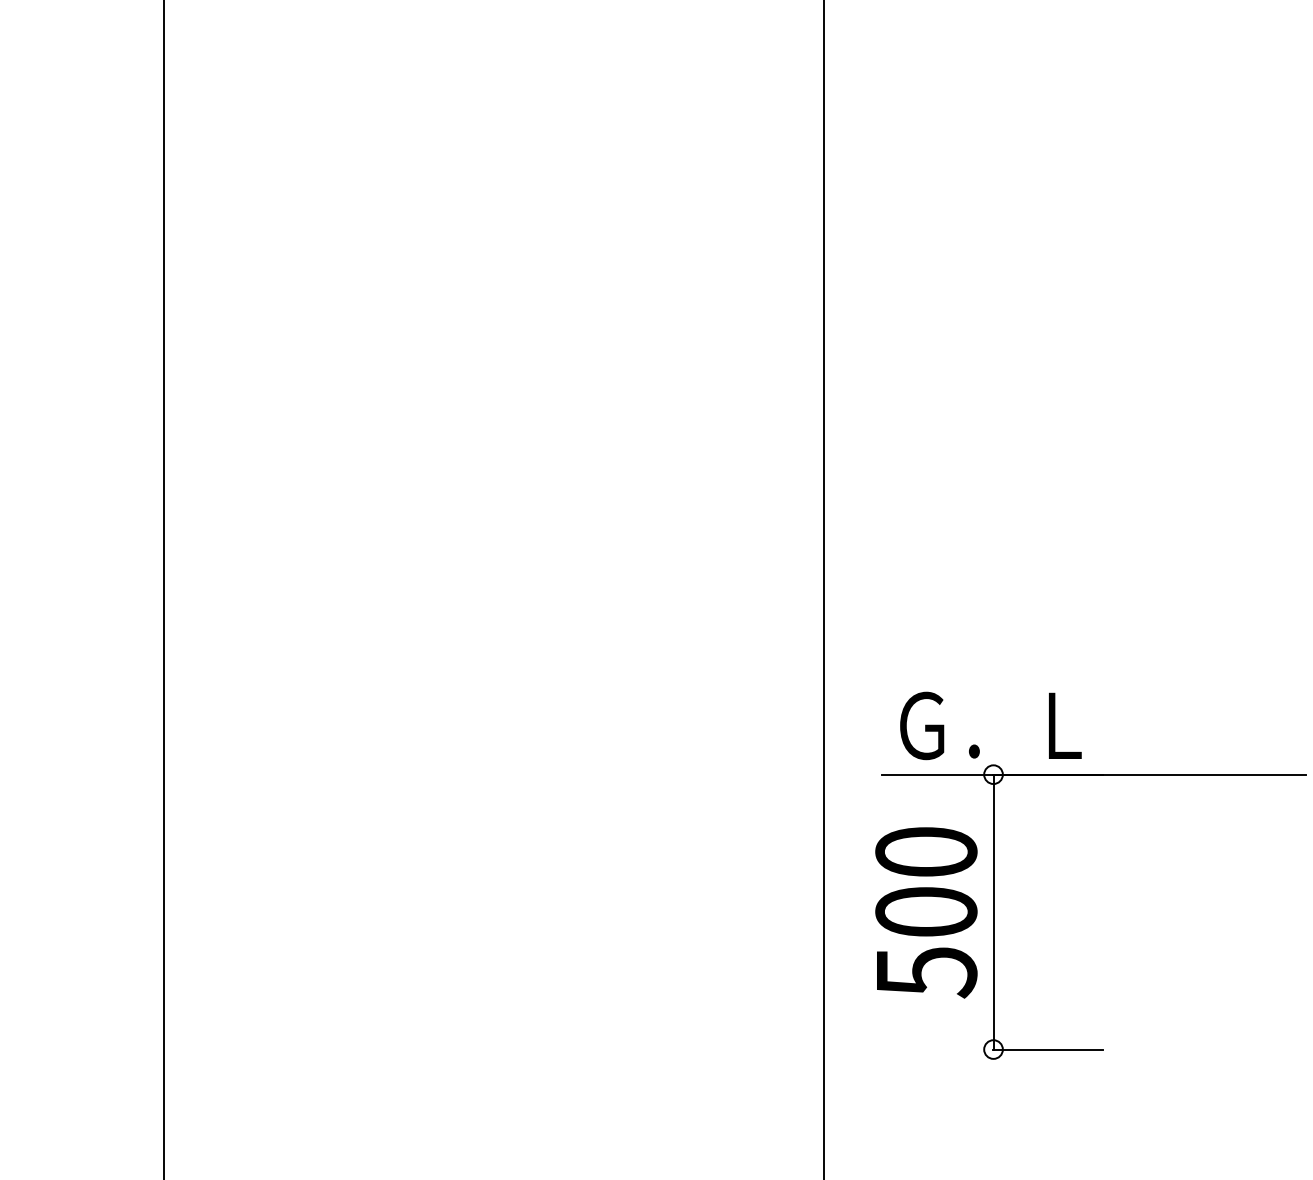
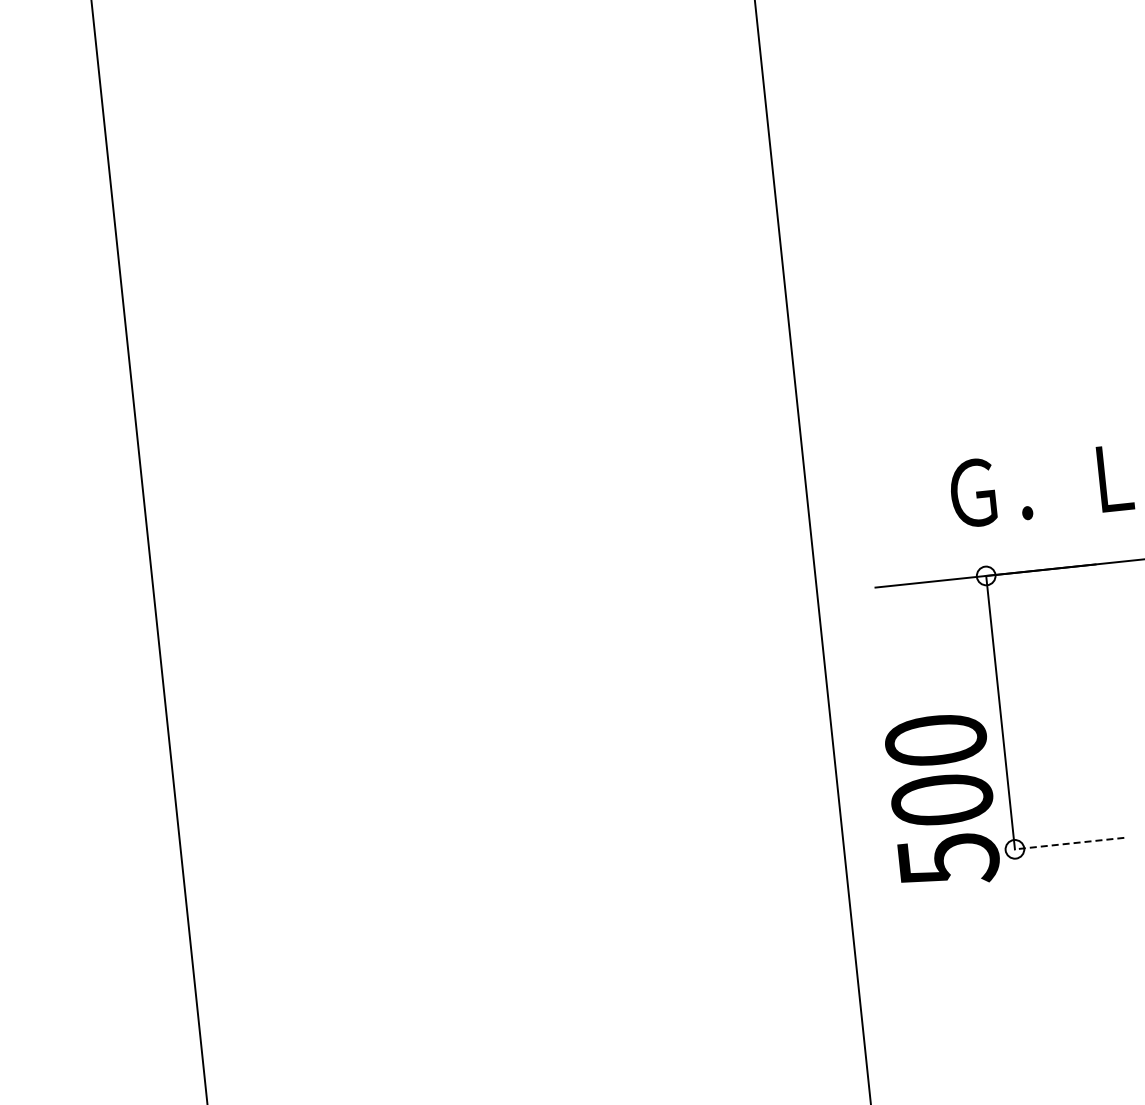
text: (990, 725) -> (1041, 485), moved
text: (926, 912) -> (942, 800), moved
line: (1047, 1049) -> (1068, 843), solid -> dashed

